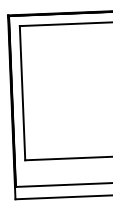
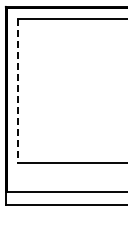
line: (22, 93) -> (18, 91), solid -> dashed

